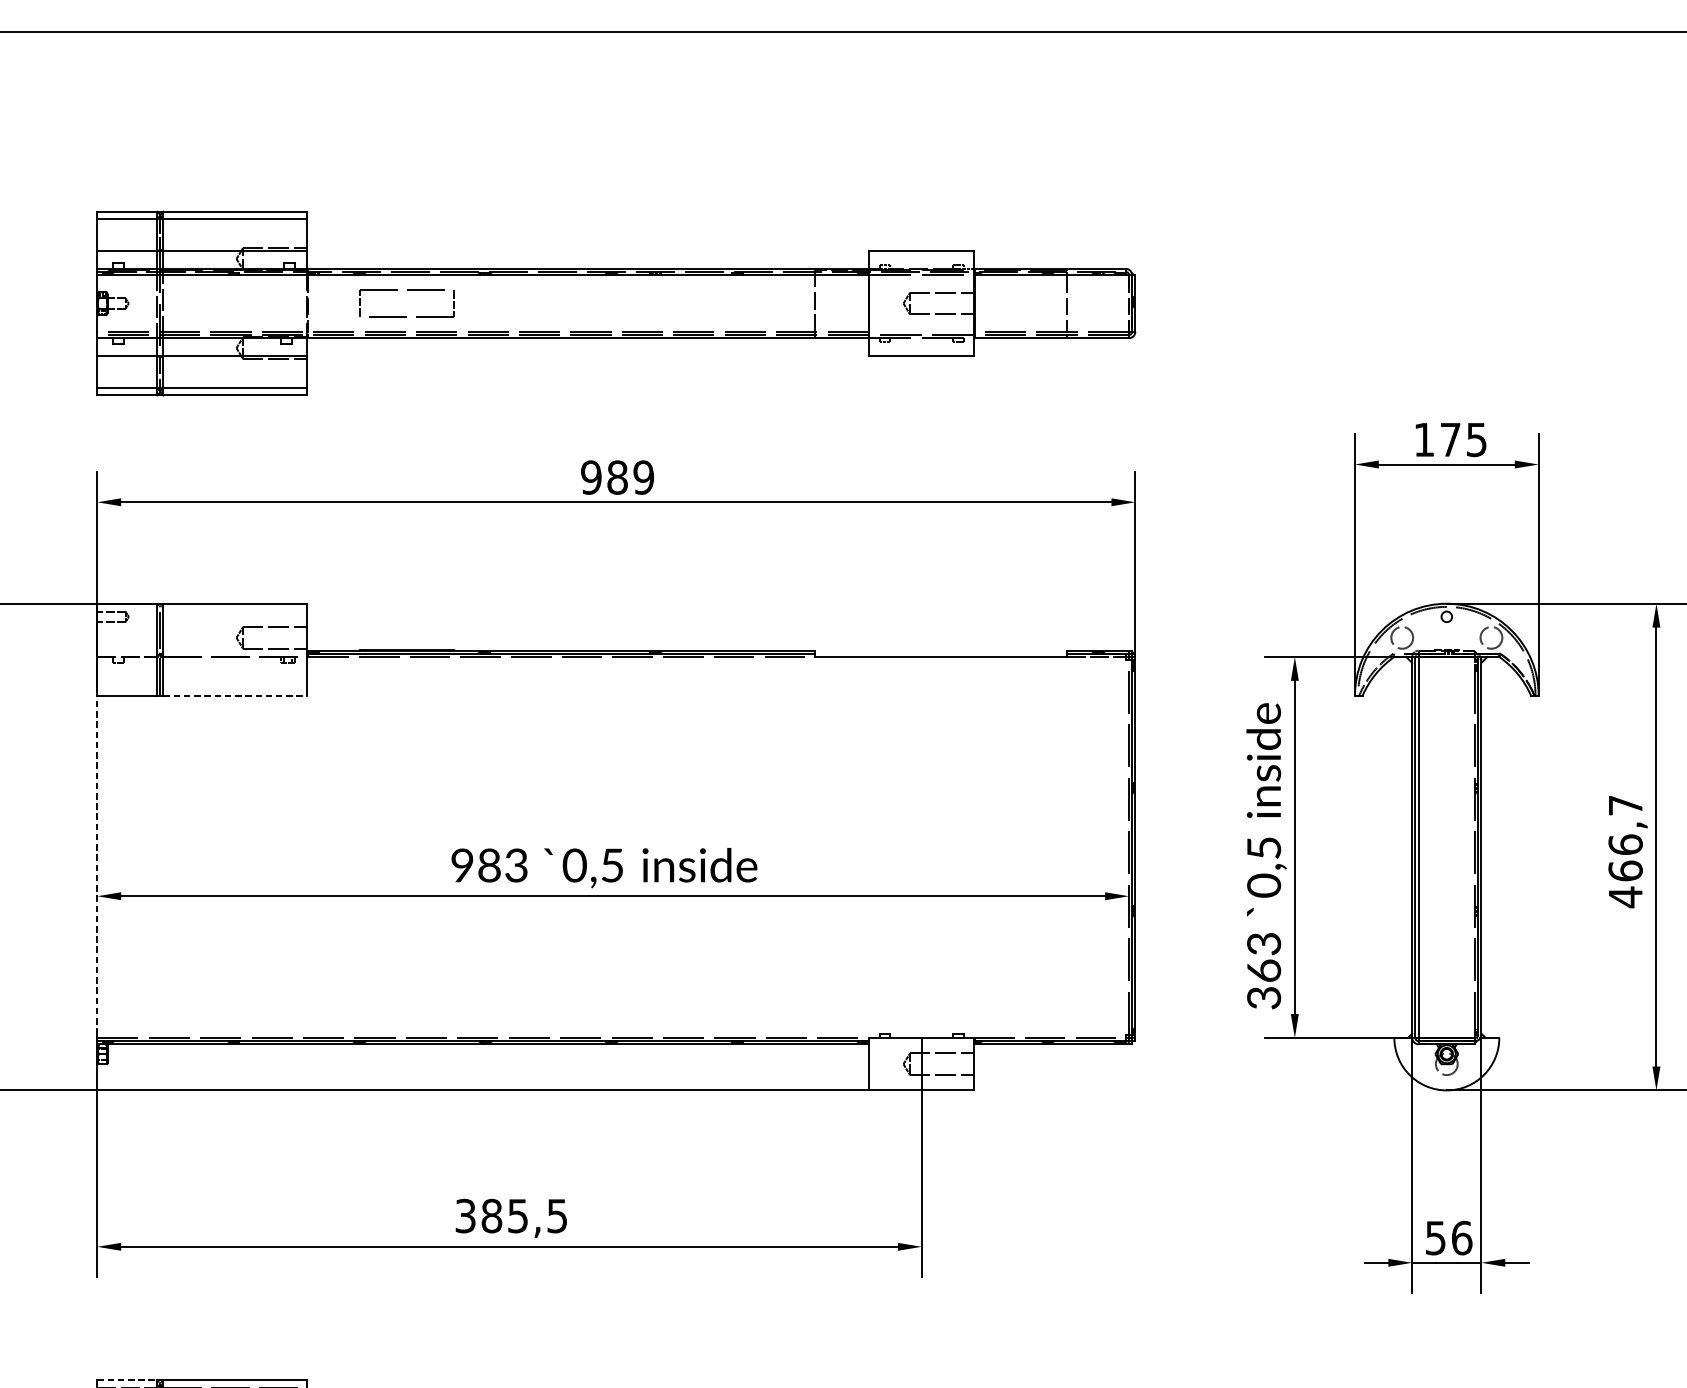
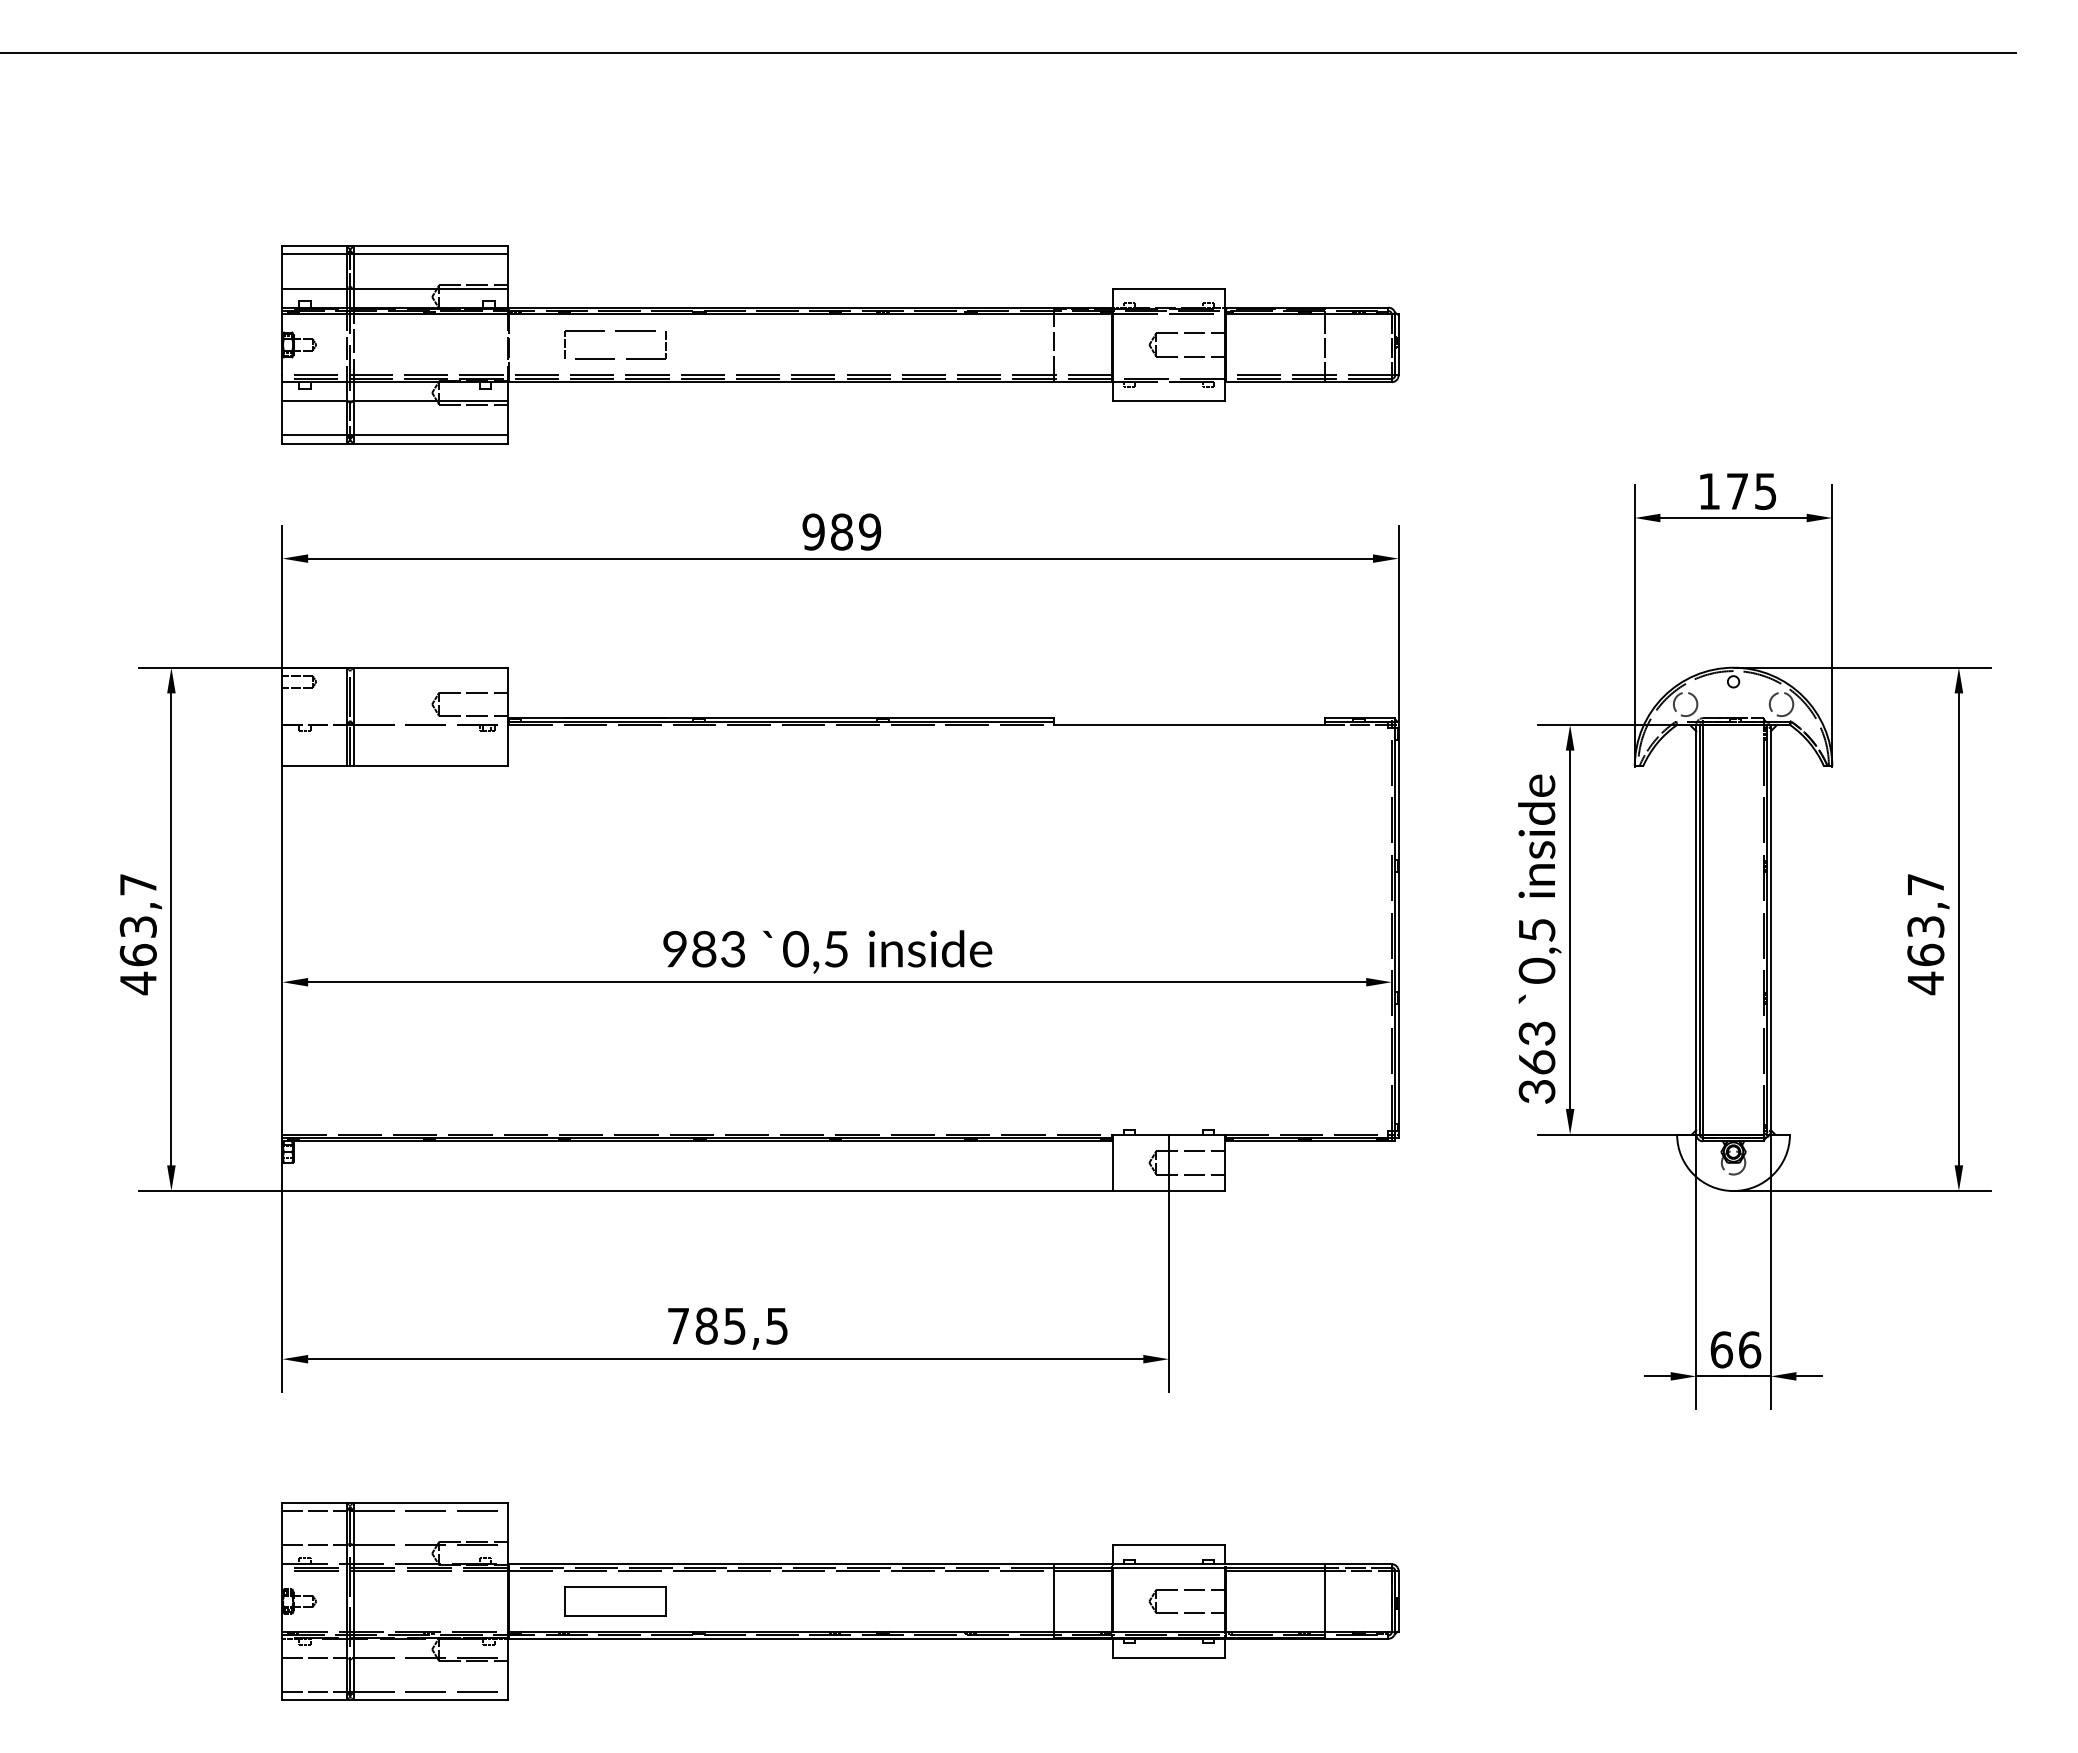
line: (235, 695) -> (431, 766), dashed -> solid
text: (1625, 844) -> (1925, 926), 466,7 -> 463,7
line: (97, 864) -> (282, 948), dashed -> solid
text: (465, 1215) -> (678, 1325), 385,5 -> 785,5
text: (1435, 1237) -> (1721, 1349), 56 -> 66
line: (128, 1380) -> (315, 1502), dashed -> solid

